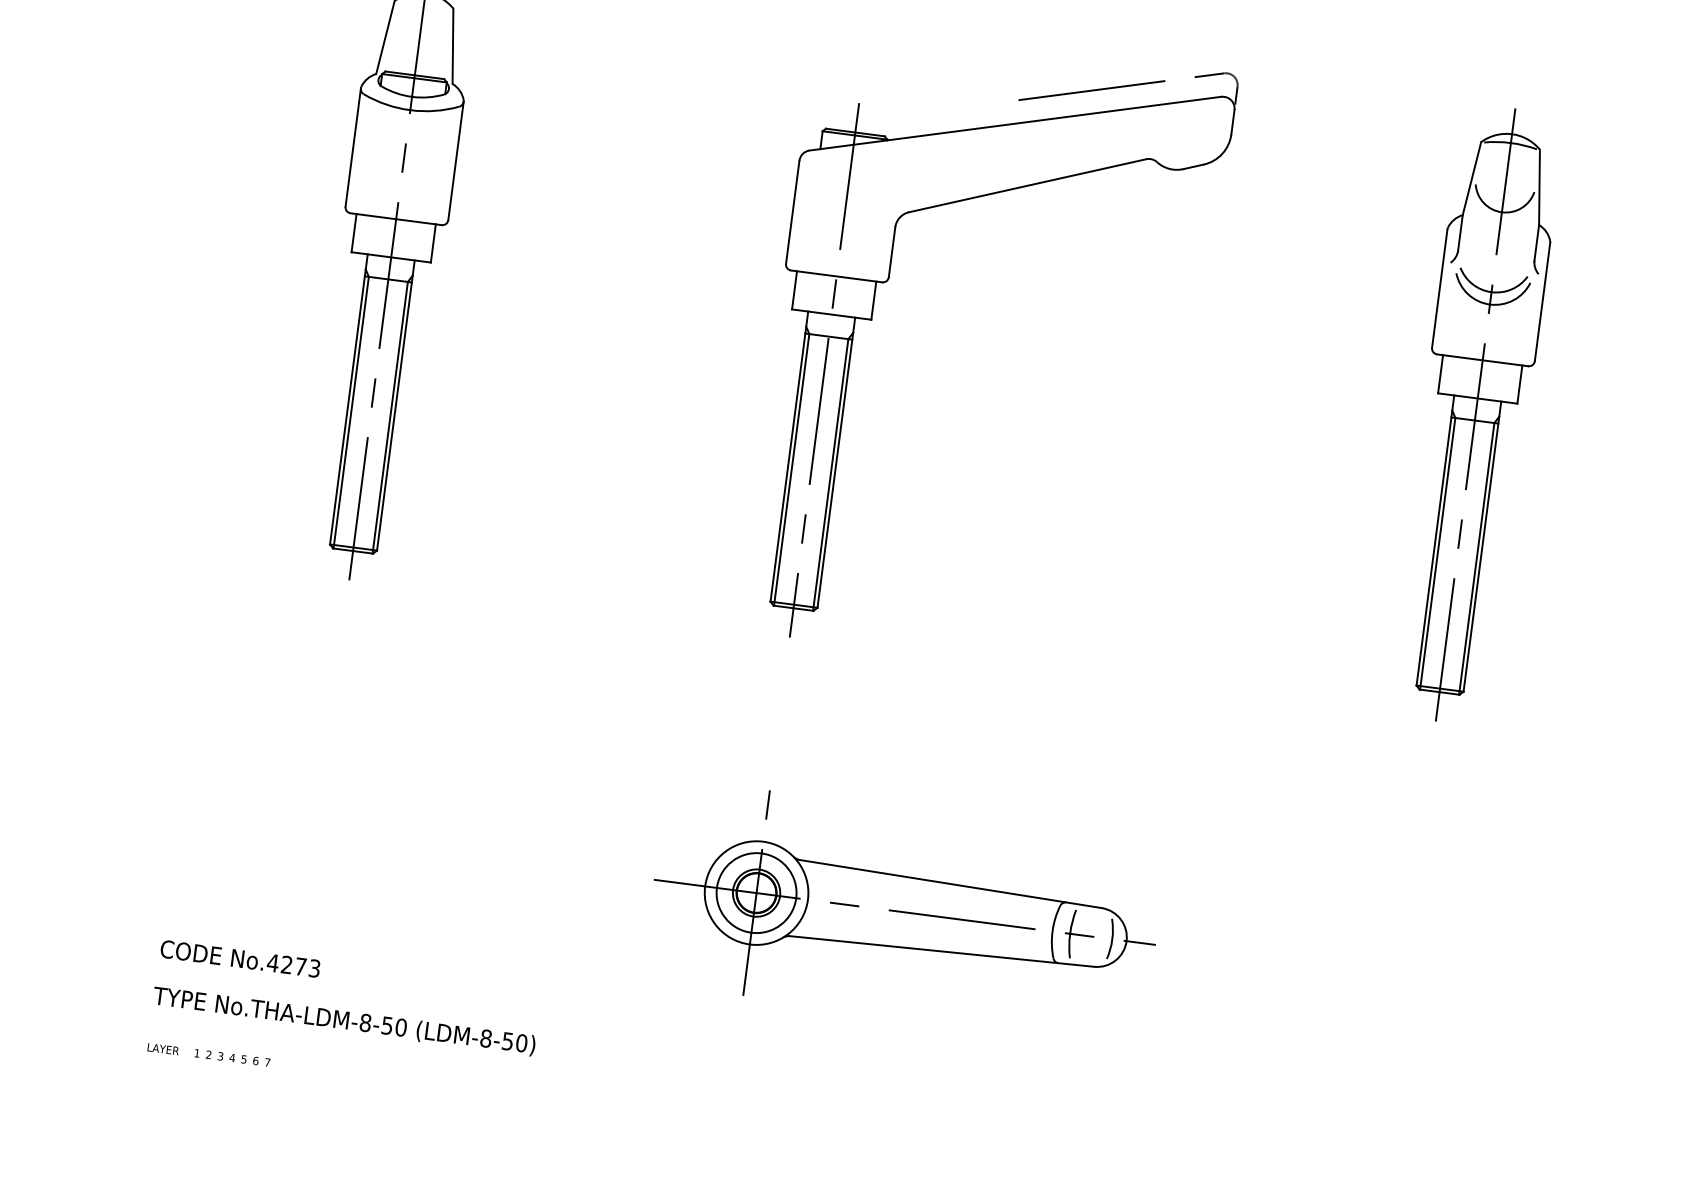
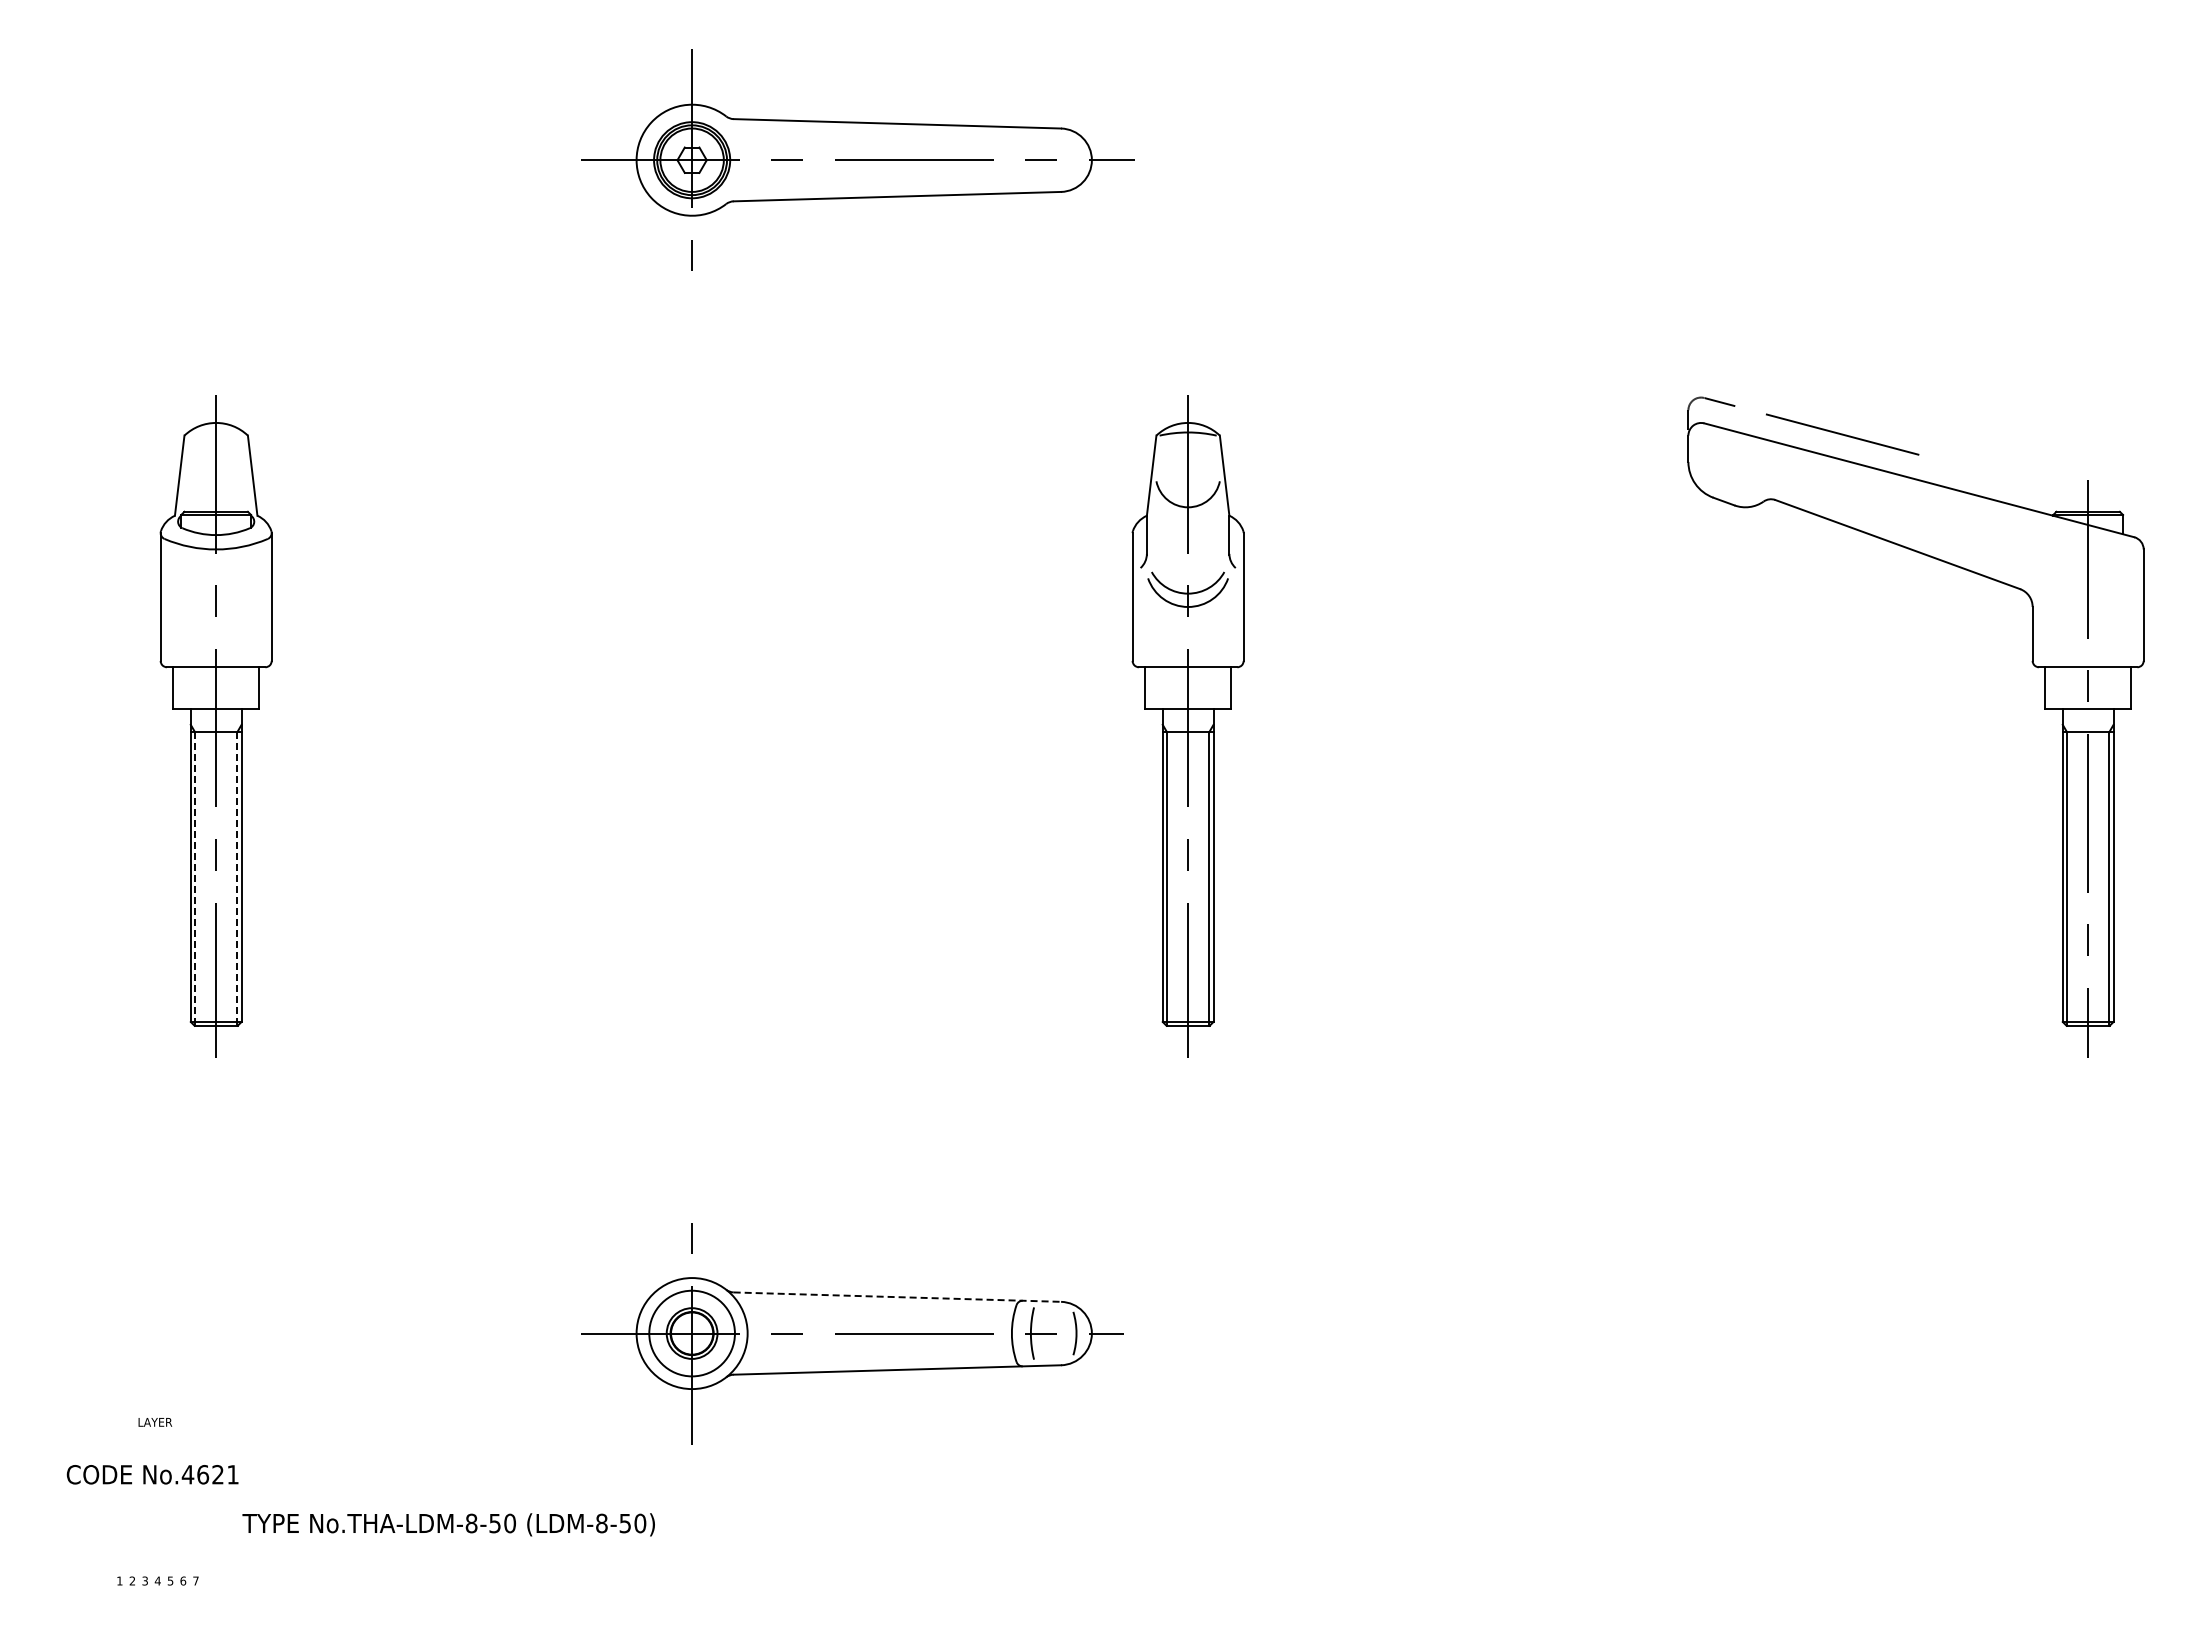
part: (871, 320) -> (735, 709), removed
line: (351, 413) -> (195, 879), solid -> dashed
part: (1474, 415) -> (1187, 726), moved
line: (390, 418) -> (237, 879), solid -> dashed
line: (950, 884) -> (897, 1297), solid -> dashed
text: (300, 966) -> (217, 1474), No.4273 -> No.4621
text: (344, 1021) -> (448, 1524), moved
text: (163, 1049) -> (155, 1422), moved

